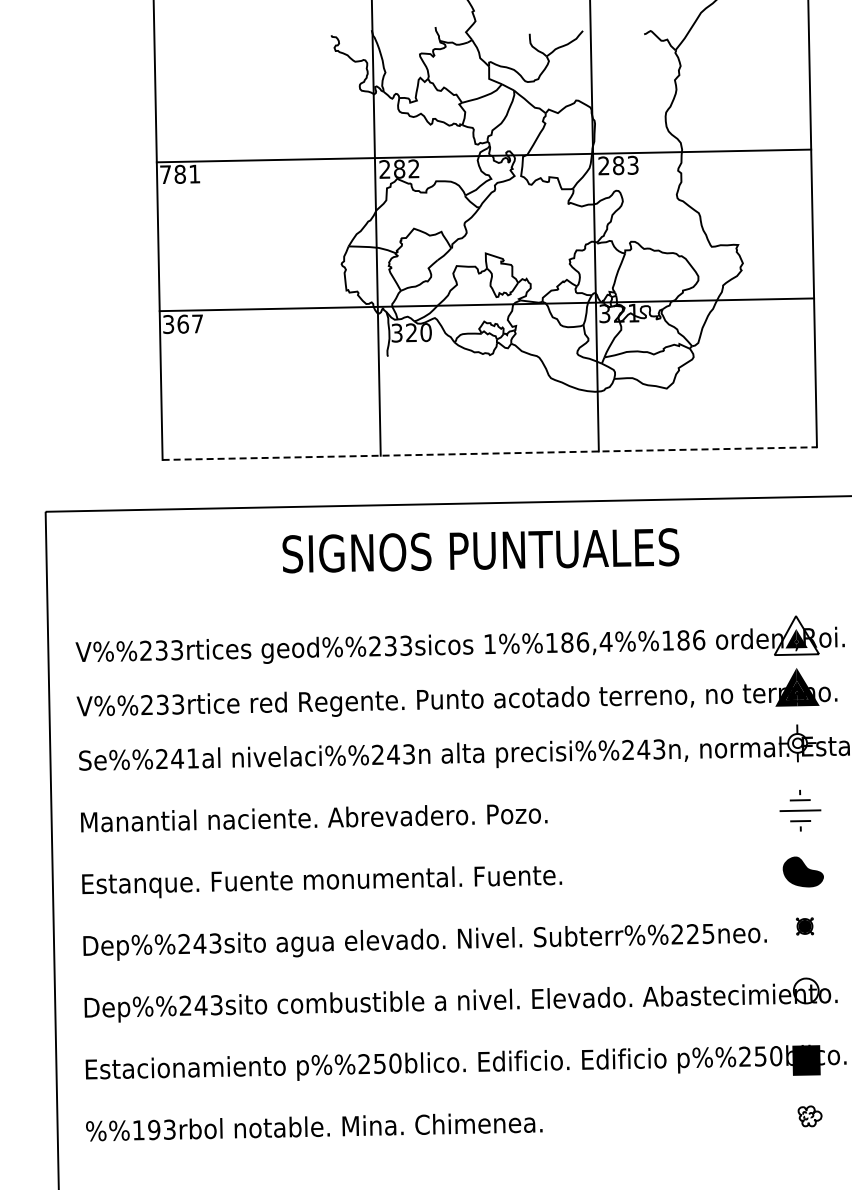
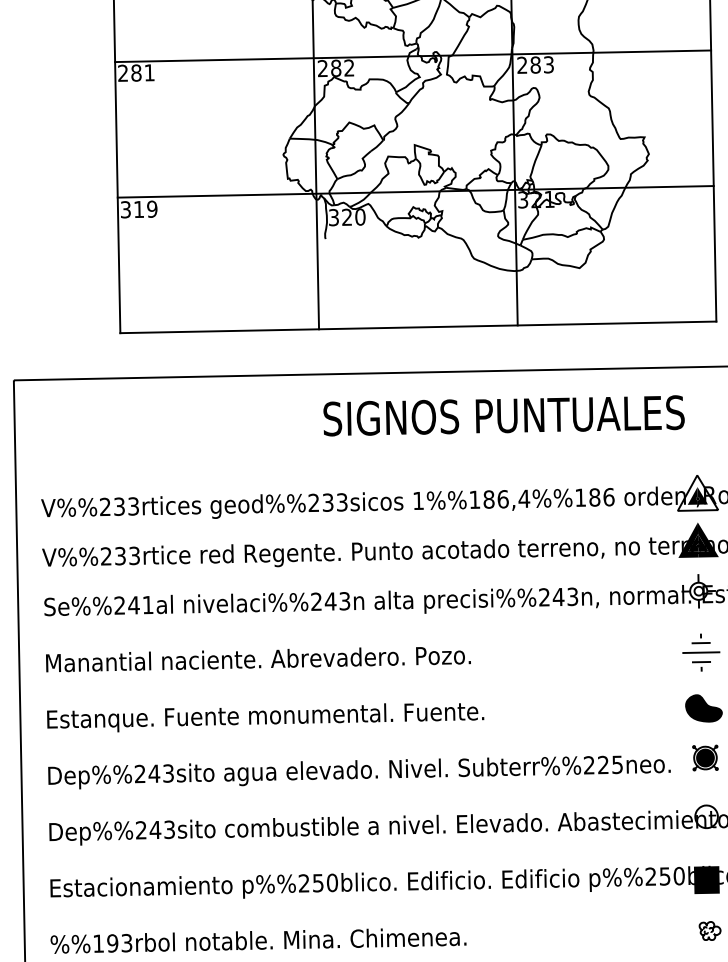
text: (165, 174) -> (123, 73), 781 -> 281
text: (190, 323) -> (145, 208), 367 -> 319
line: (490, 453) -> (419, 327), dashed -> solid
text: (480, 550) -> (503, 415), moved
part: (804, 926) -> (705, 758), size x1.67

